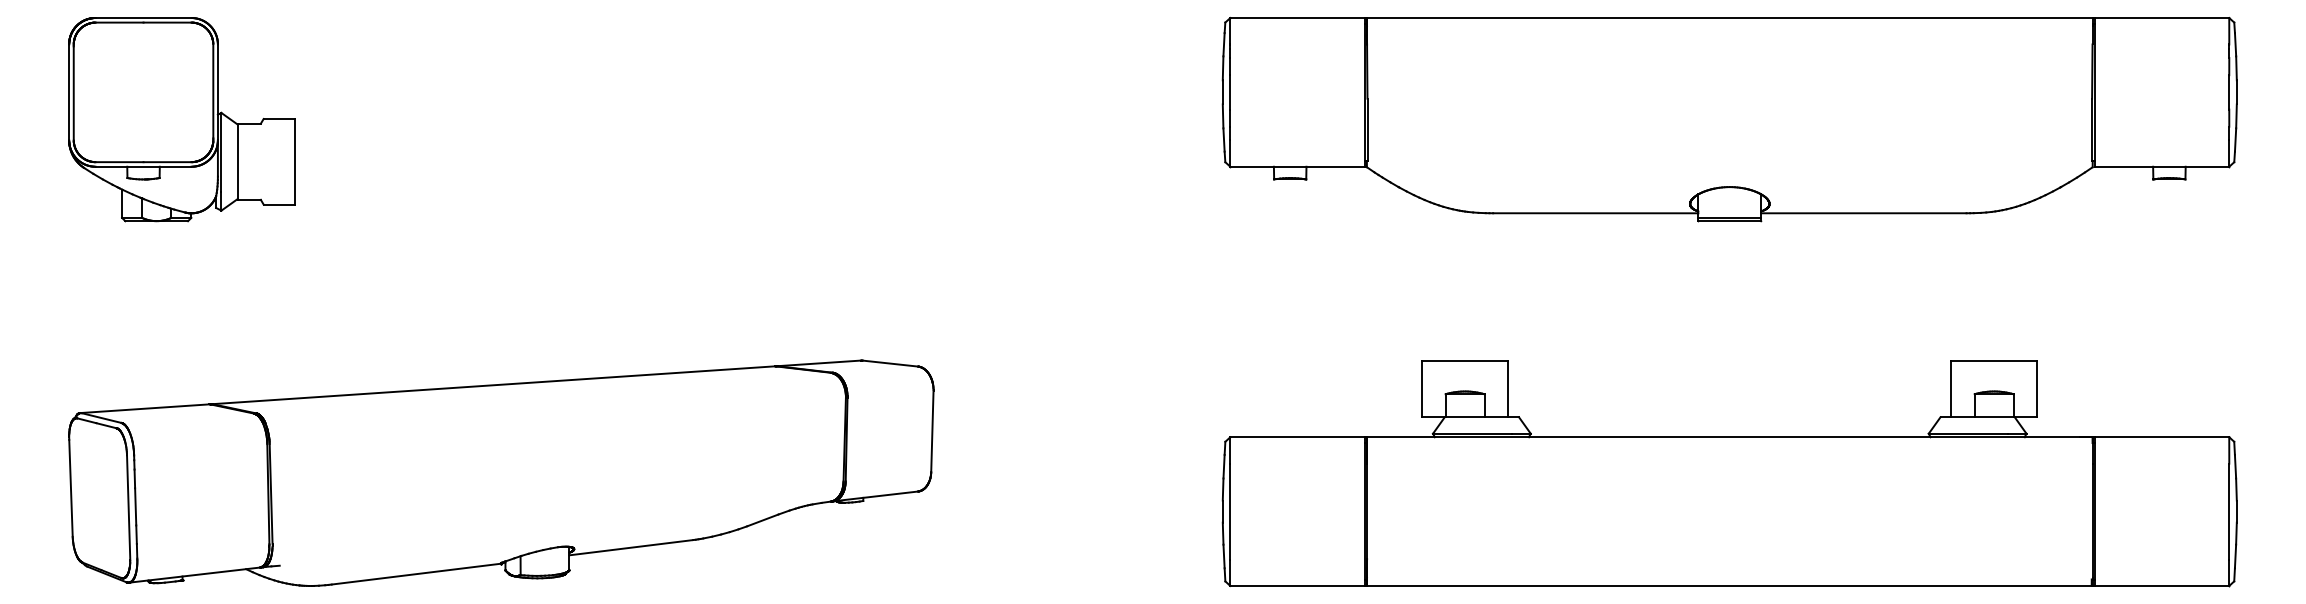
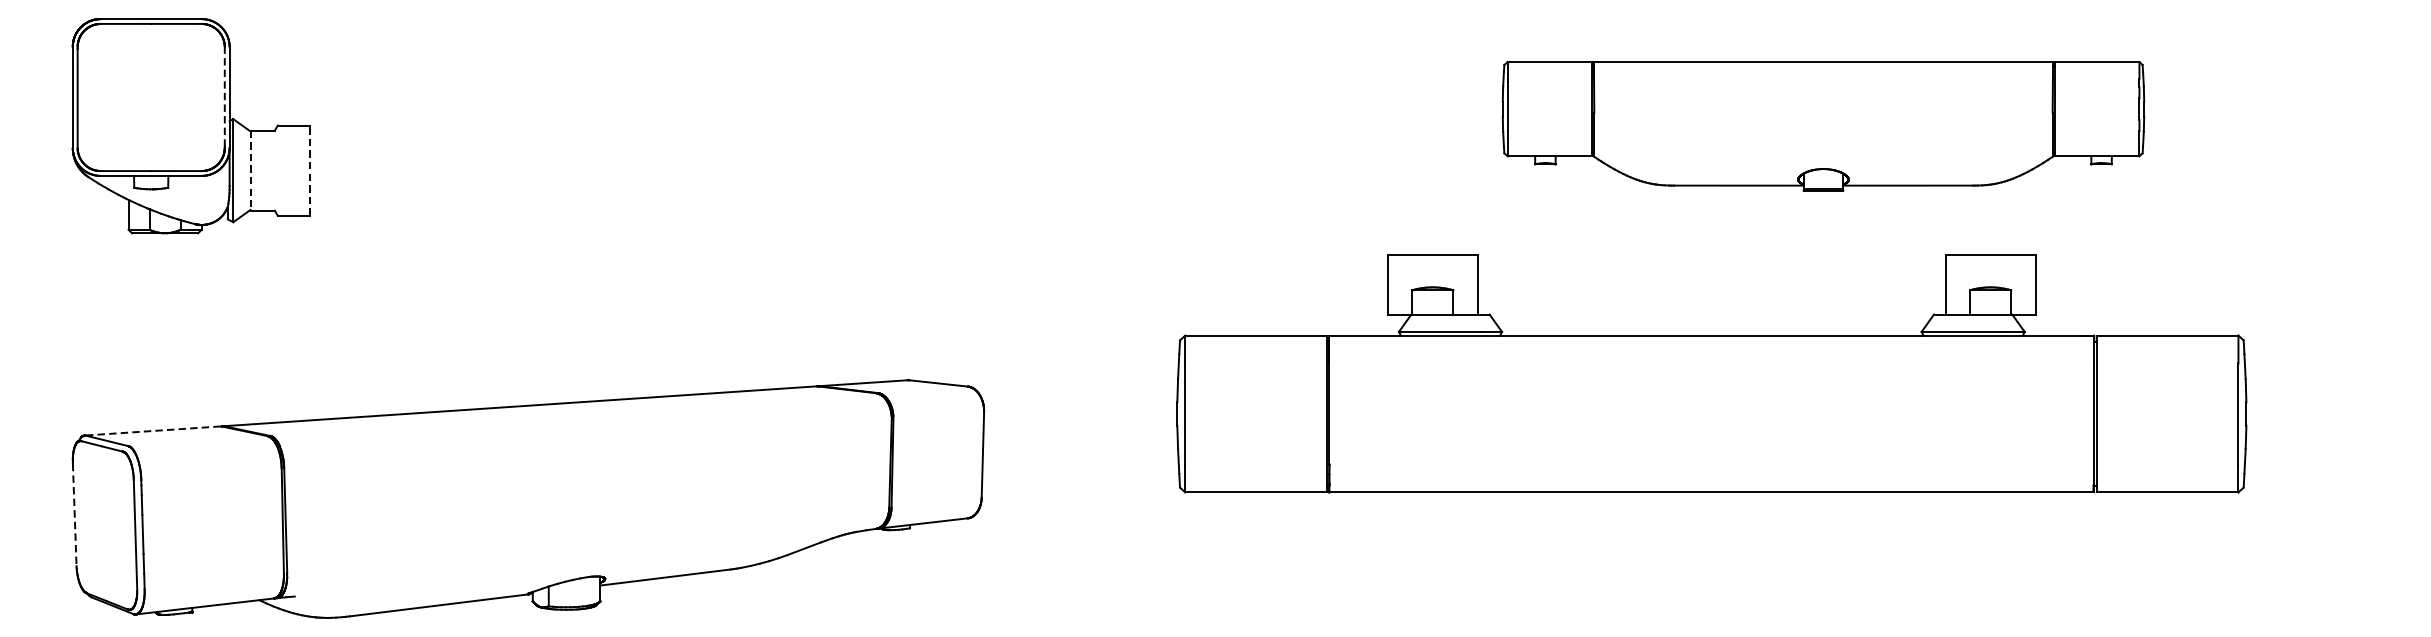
line: (213, 91) -> (224, 96), solid -> dashed
part: (1729, 119) -> (1823, 126), size x0.6
line: (294, 161) -> (310, 170), solid -> dashed
line: (237, 162) -> (250, 171), solid -> dashed
line: (145, 408) -> (153, 430), solid -> dashed
part: (1729, 473) -> (1711, 373), moved
line: (70, 488) -> (74, 515), solid -> dashed

